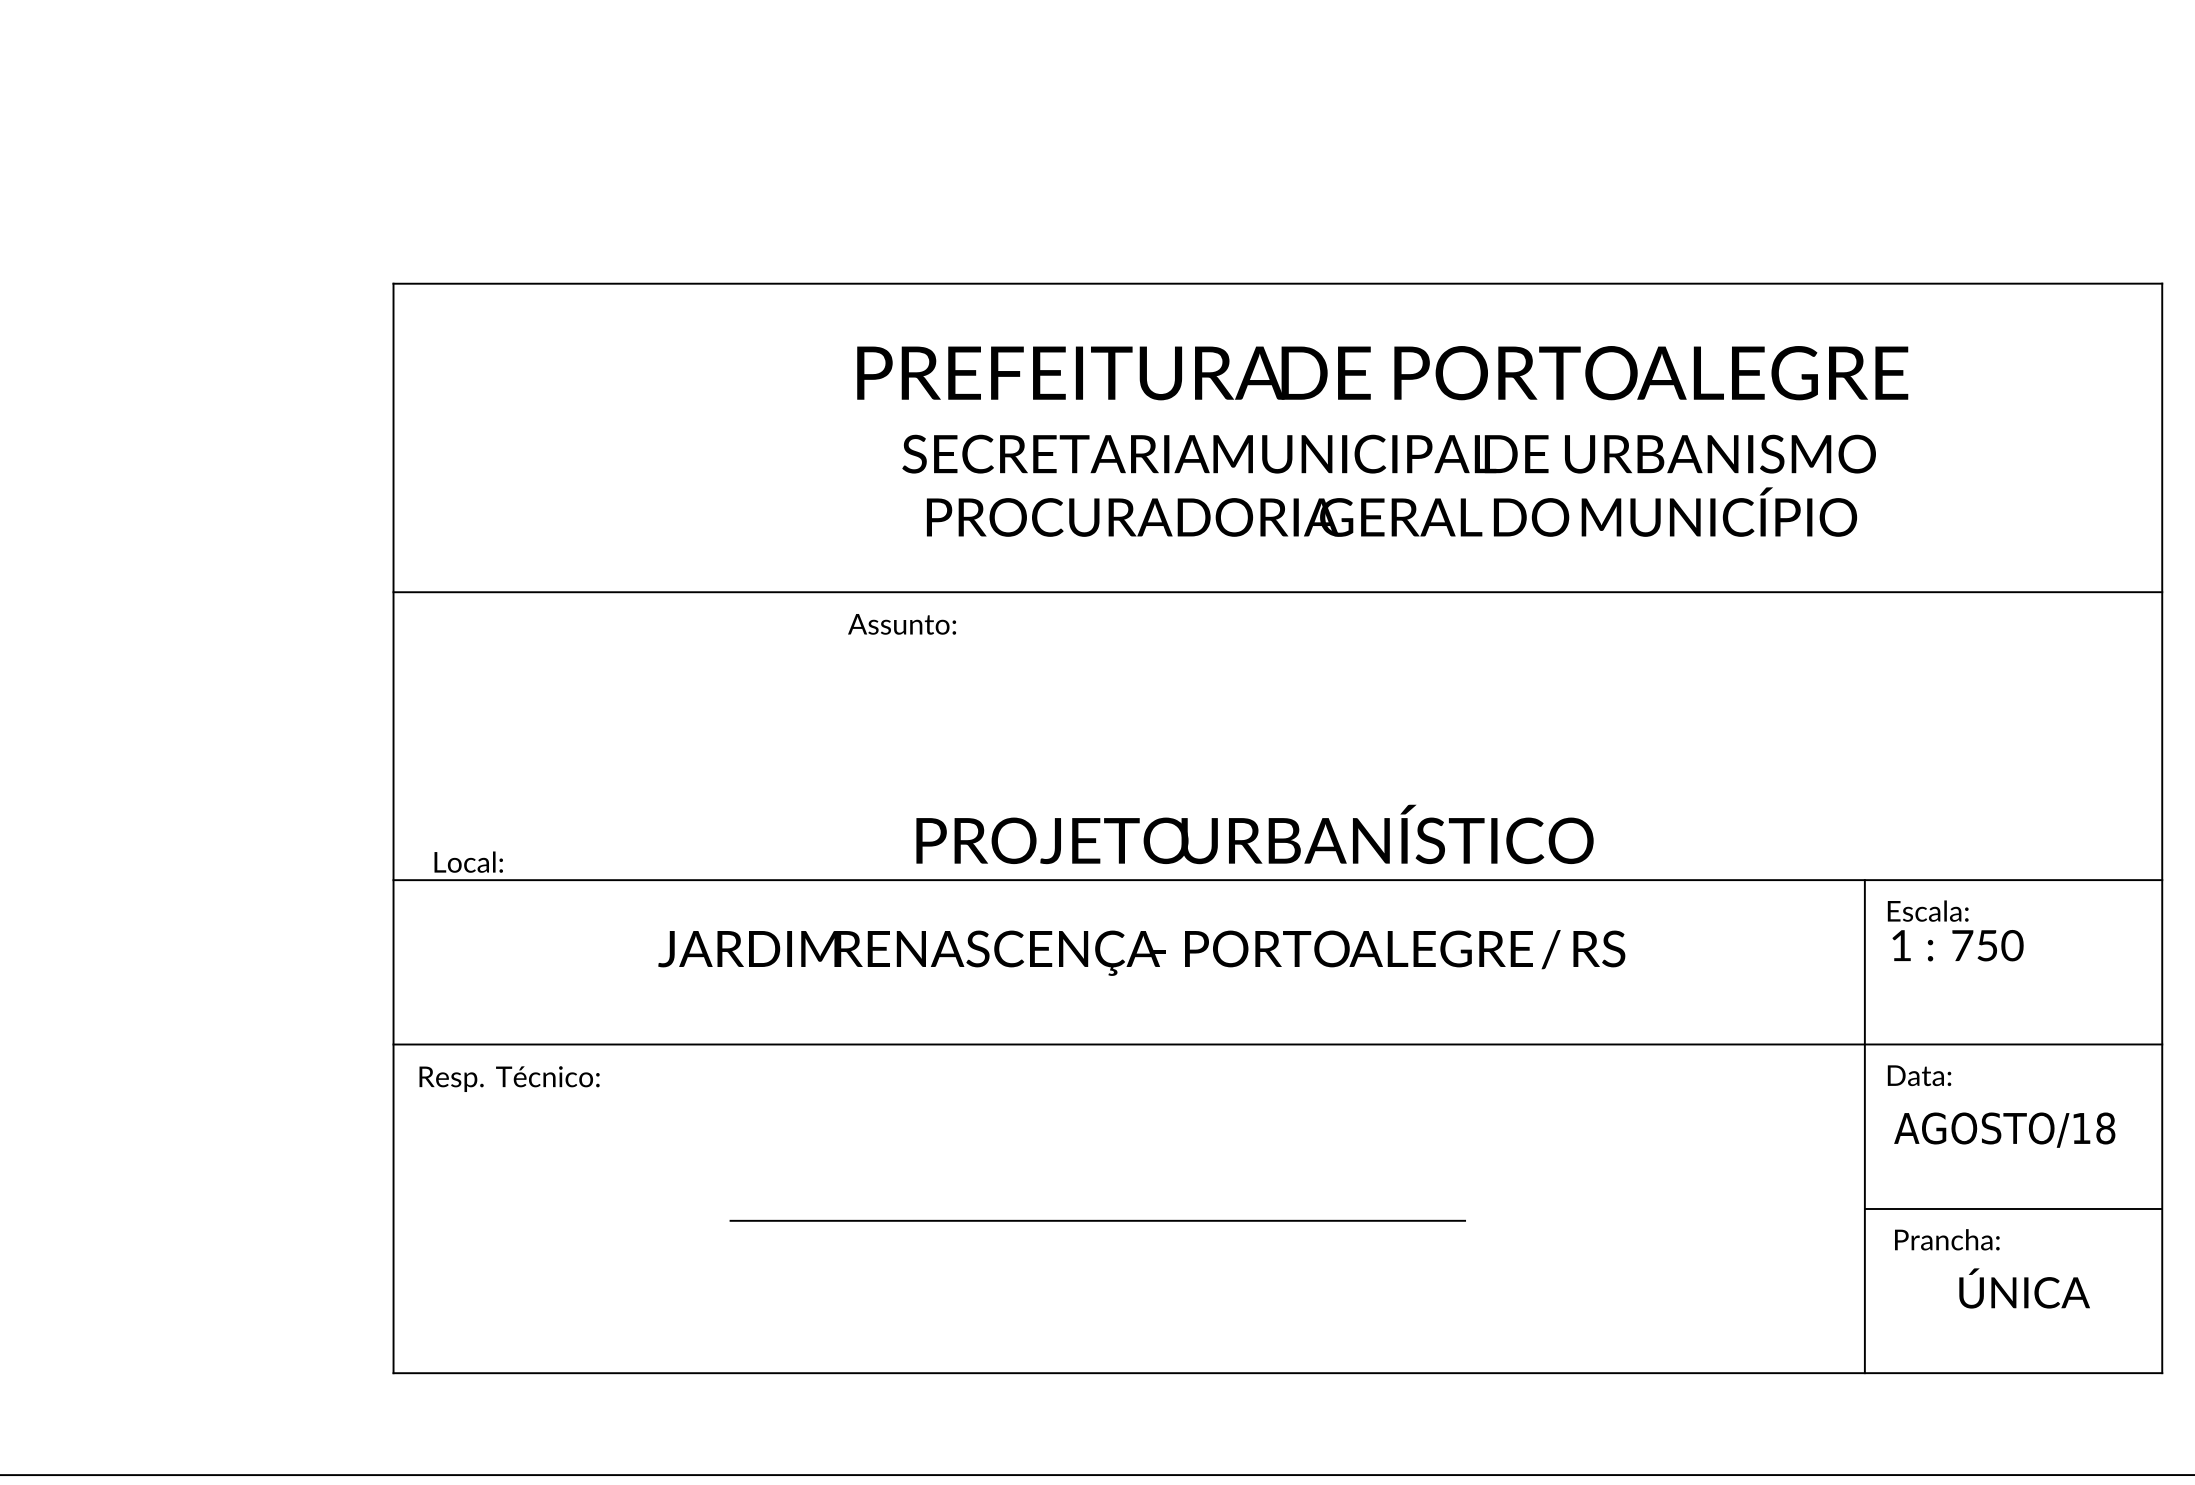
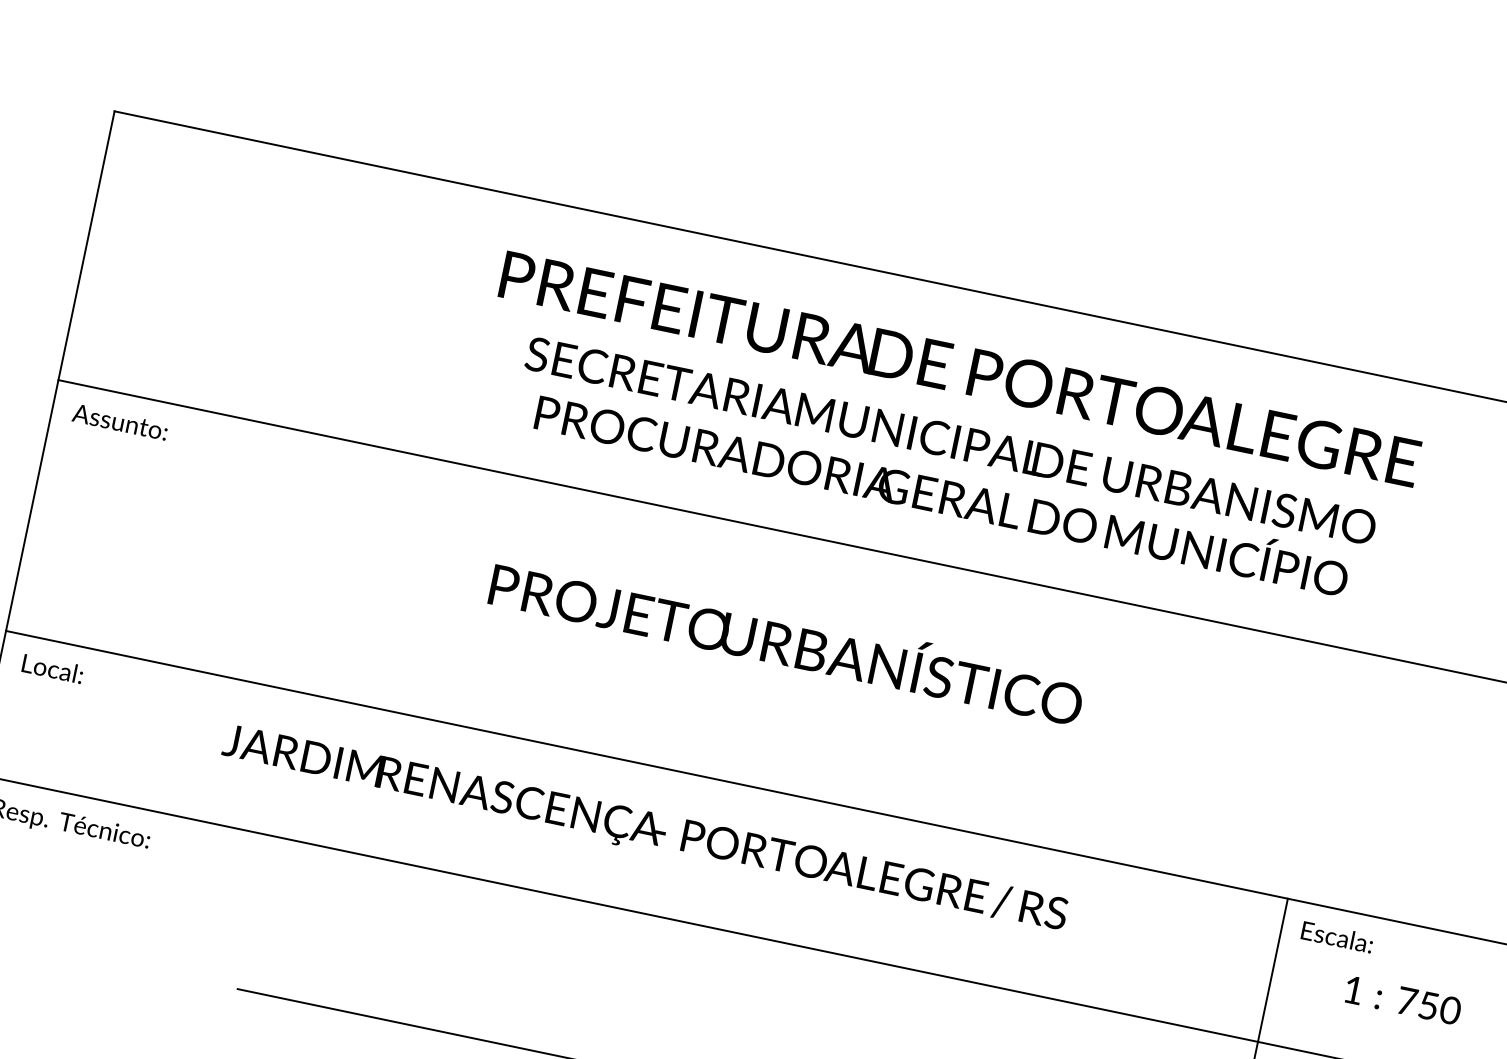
text: (901, 624) -> (119, 422), moved
text: (1254, 834) -> (787, 639), moved
text: (468, 861) -> (52, 668), moved
text: (1957, 945) -> (1402, 1000), moved

